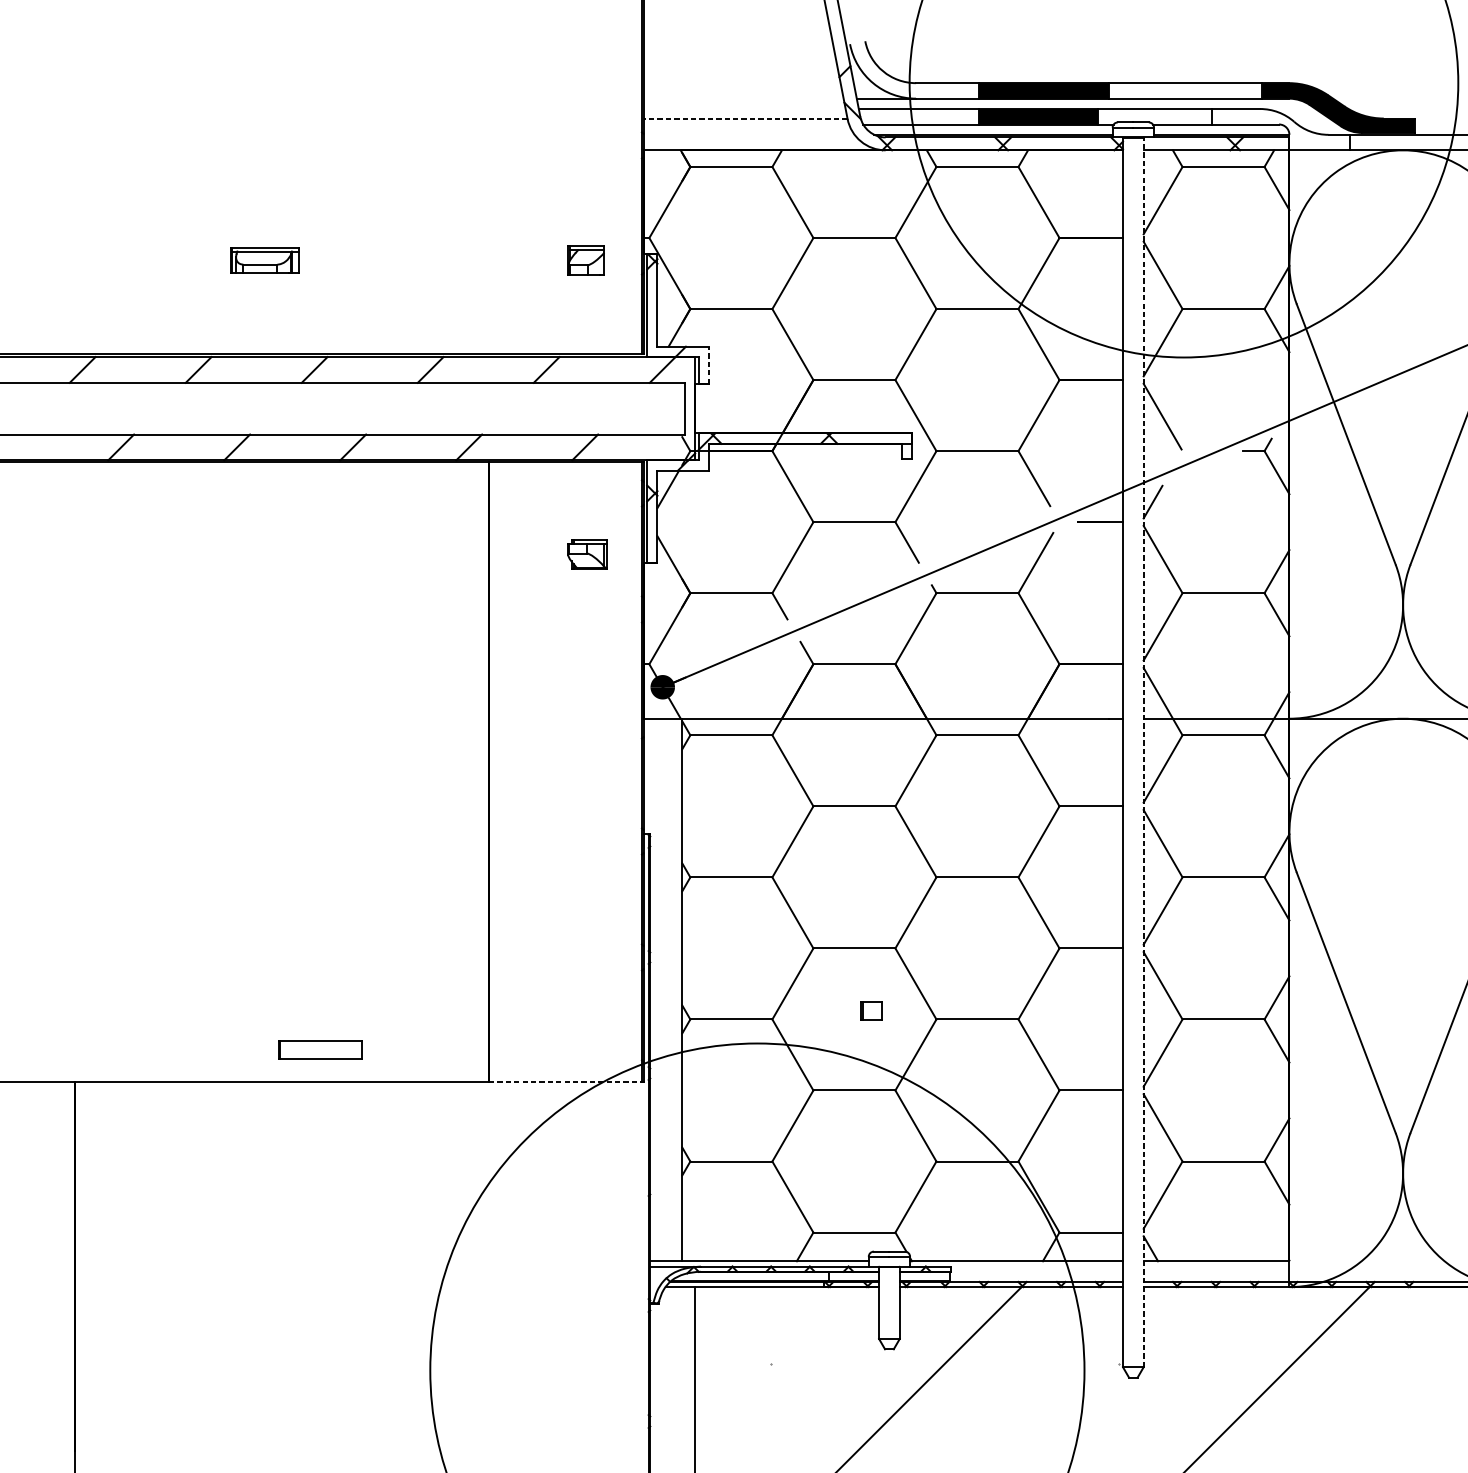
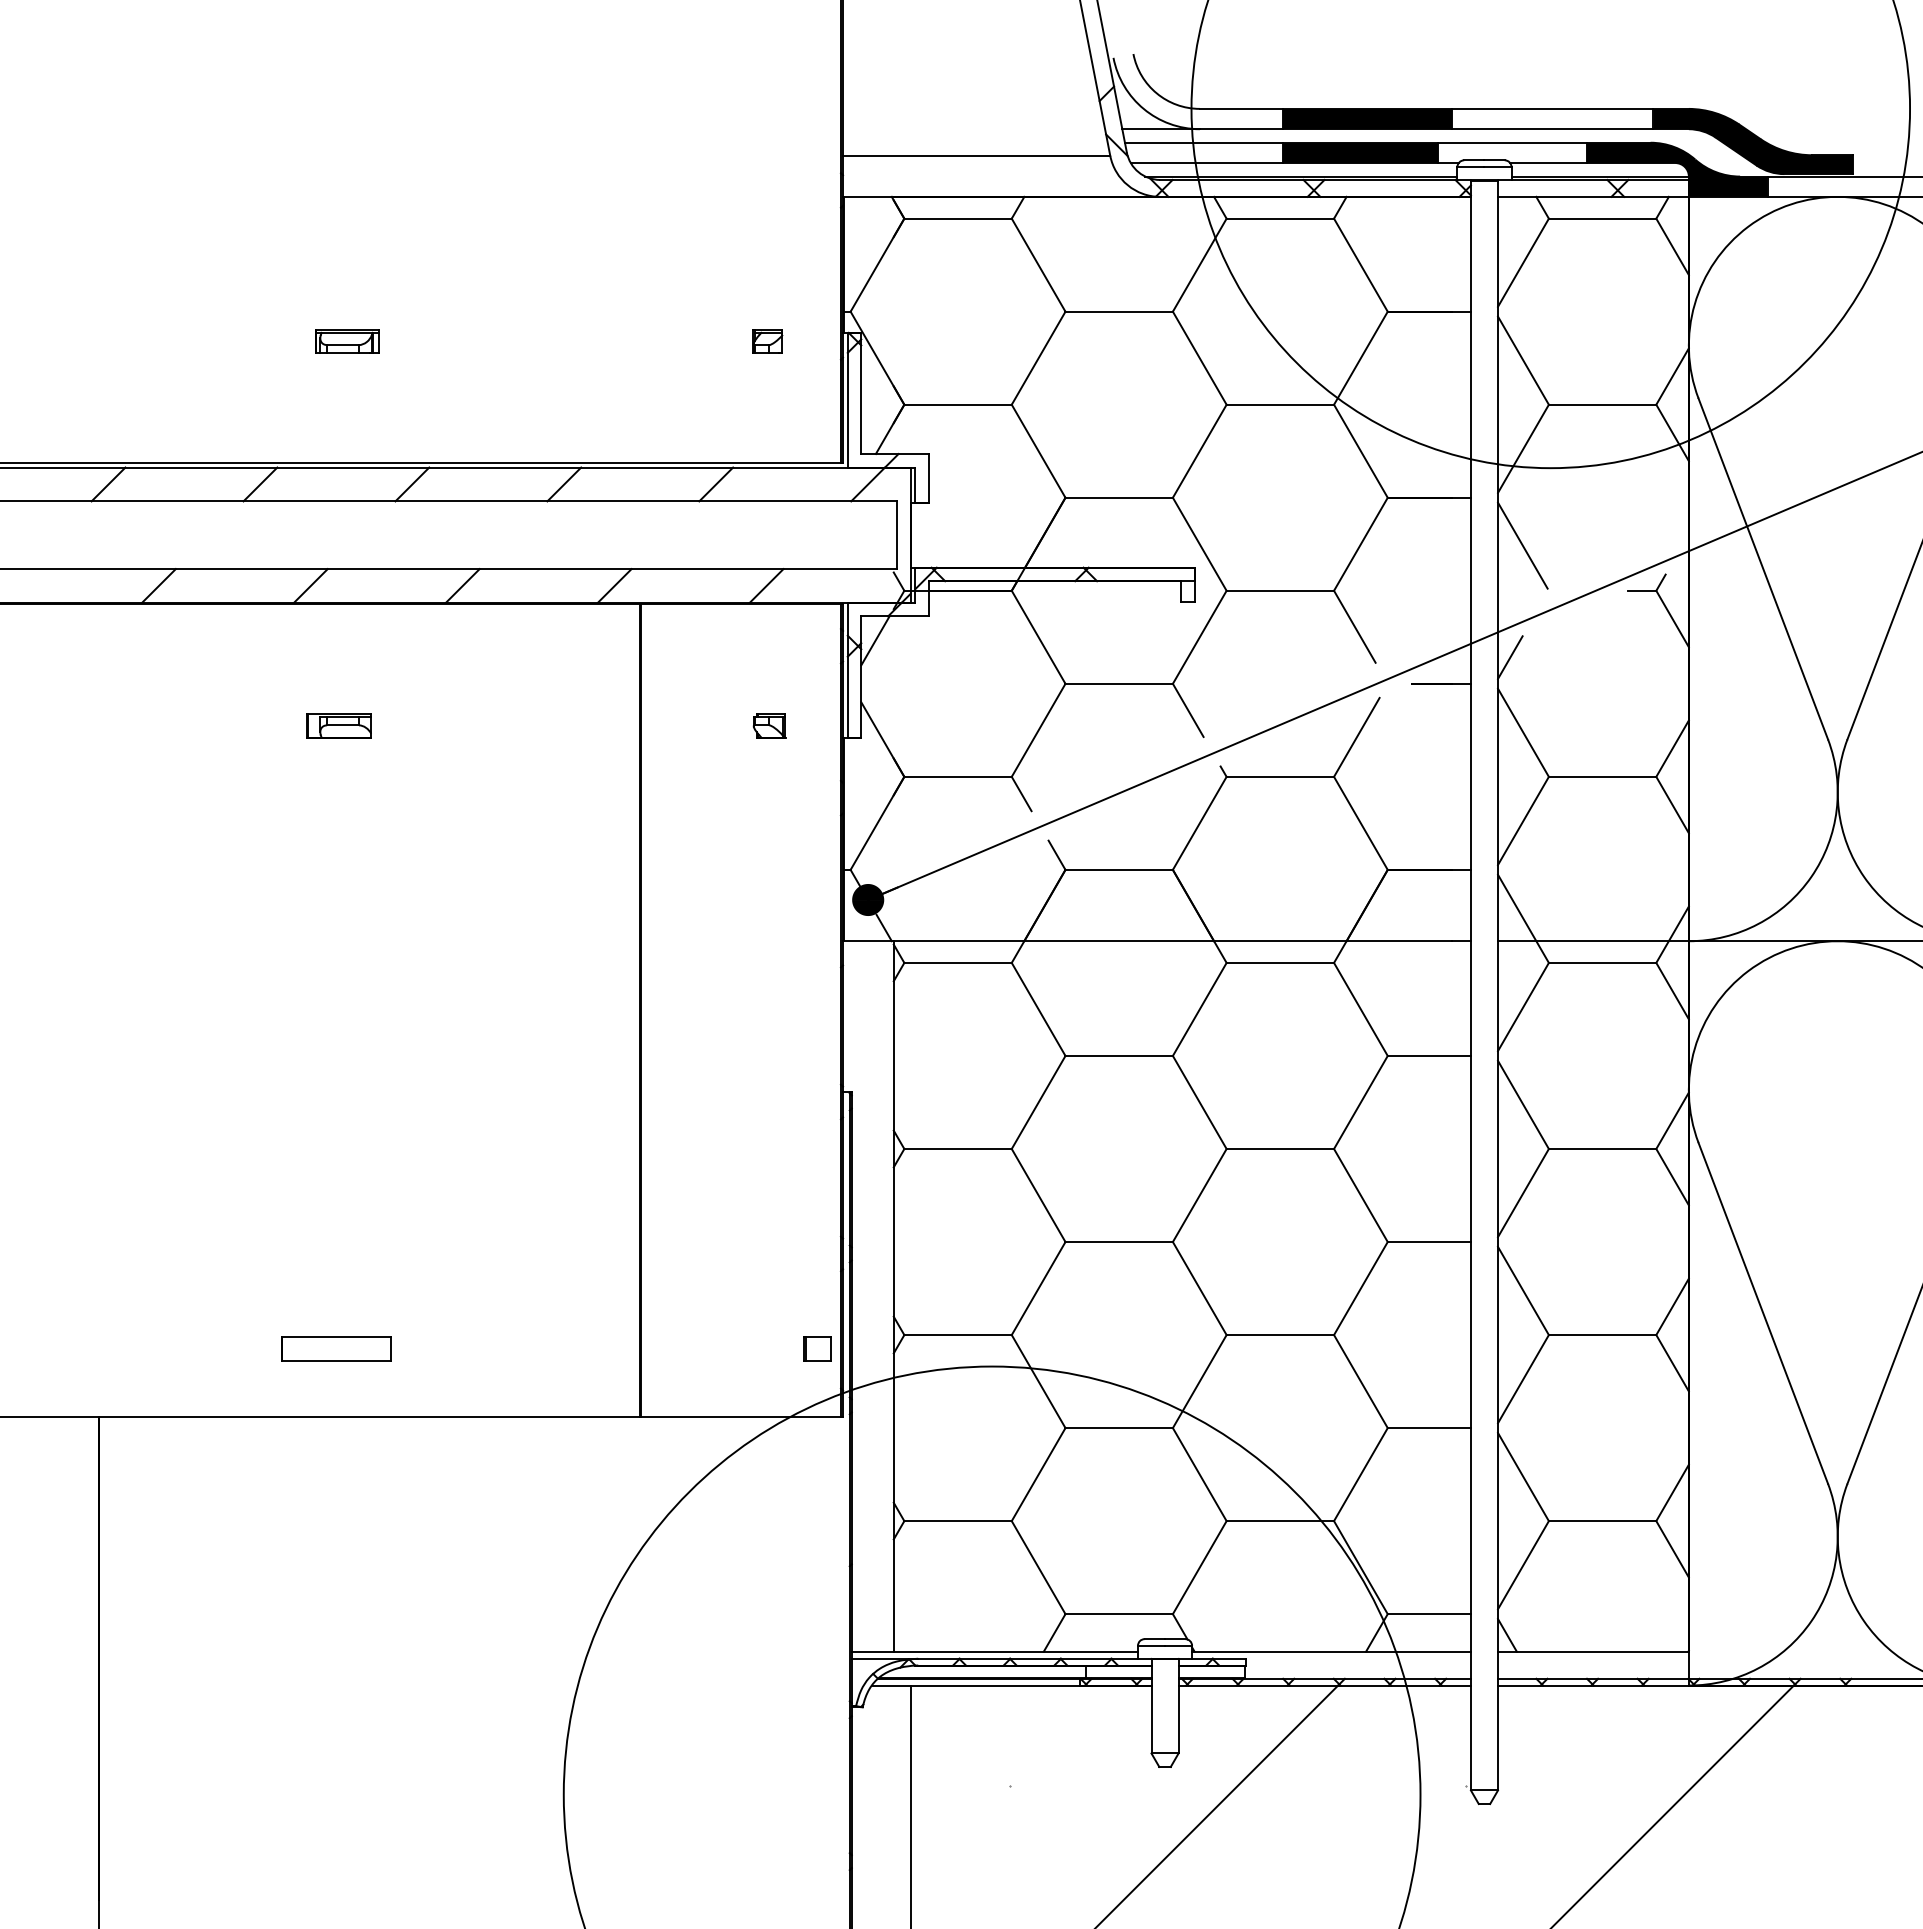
line: (745, 118) -> (976, 155), dashed -> solid
fill: (1280, 129) -> (1677, 169), added
part: (265, 260) -> (347, 341), size x0.71
part: (585, 260) -> (767, 341), size x0.62
line: (708, 364) -> (928, 477), dashed -> solid
part: (258, 553) -> (338, 725), added
part: (587, 553) -> (769, 725), size x0.62
line: (1144, 752) -> (1498, 985), dashed -> solid
part: (871, 1010) -> (817, 1348), moved
part: (320, 1049) -> (336, 1348), moved
line: (566, 1081) -> (741, 1416), dashed -> solid

